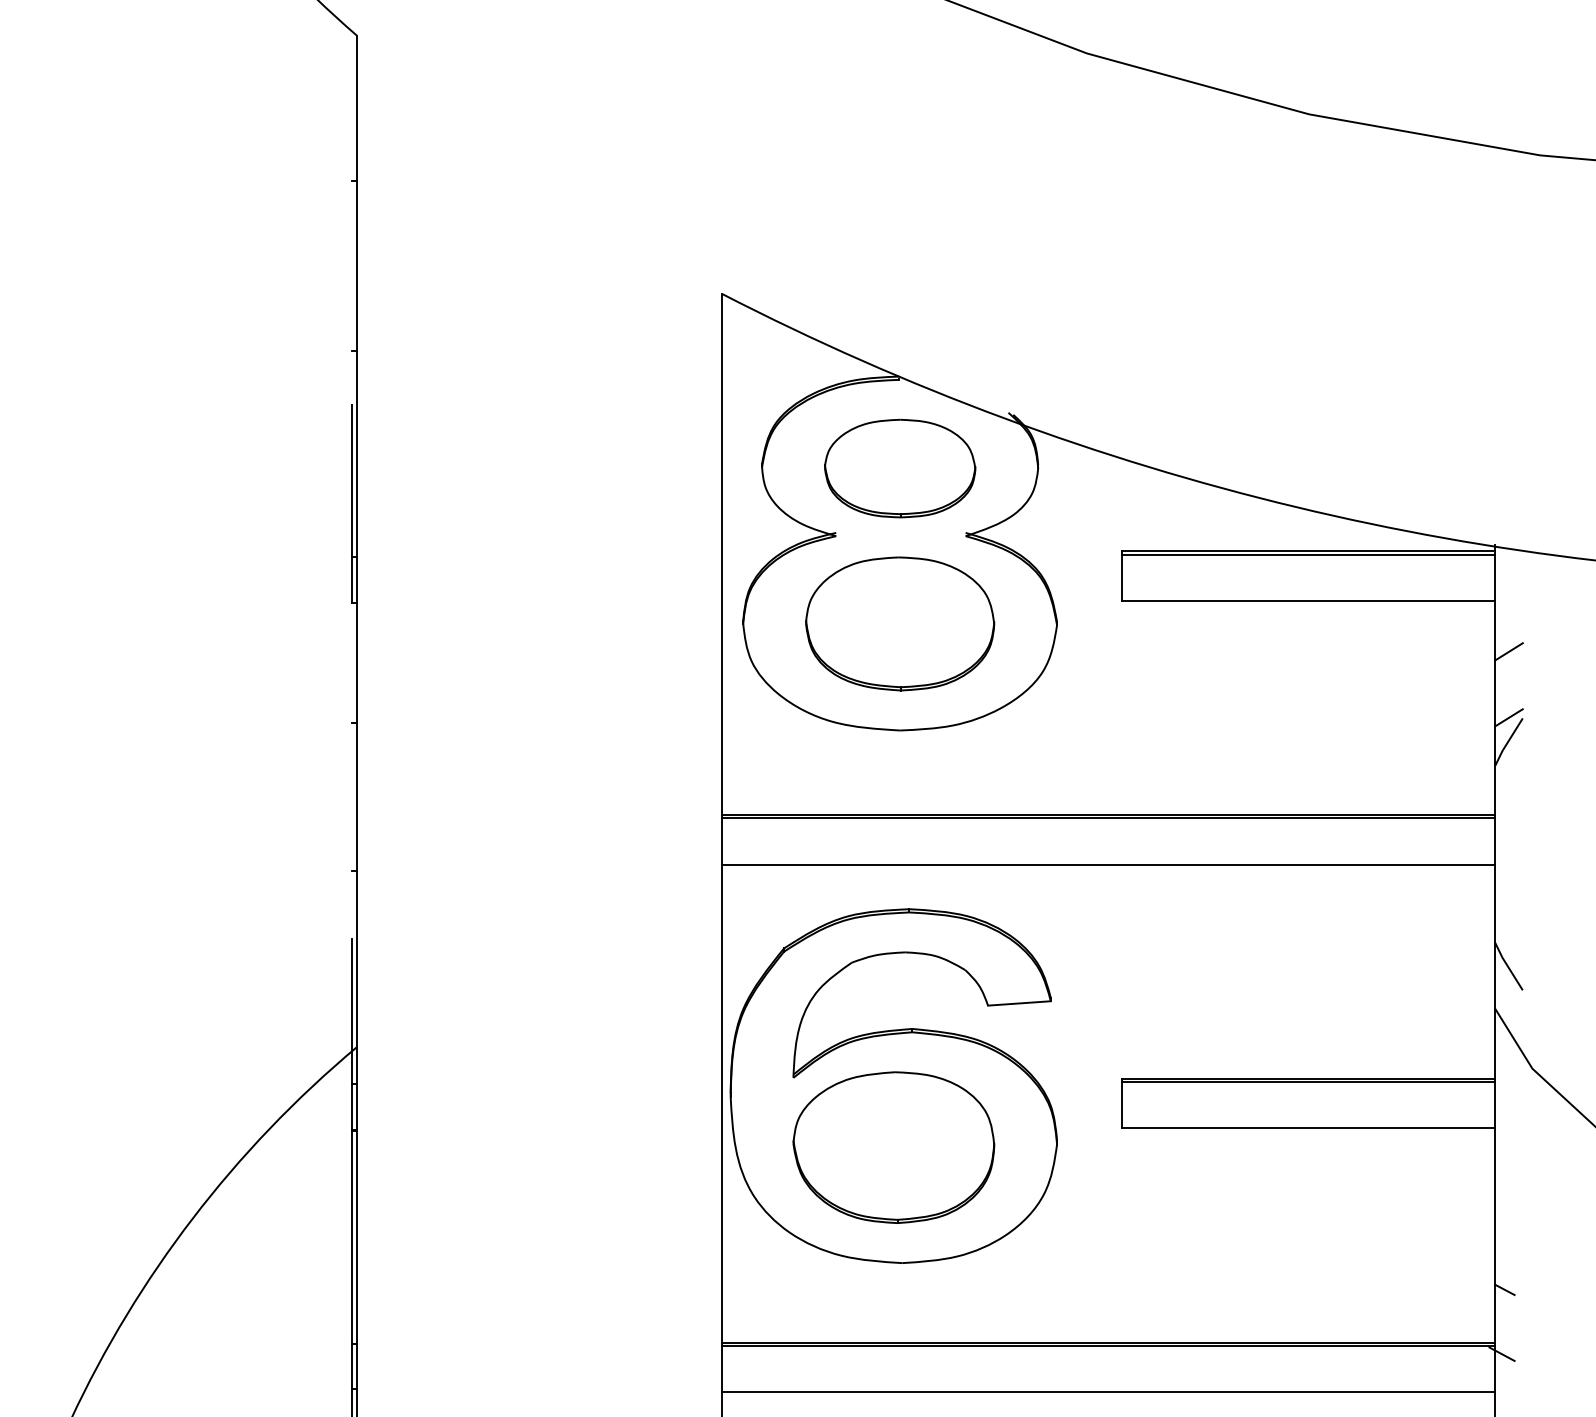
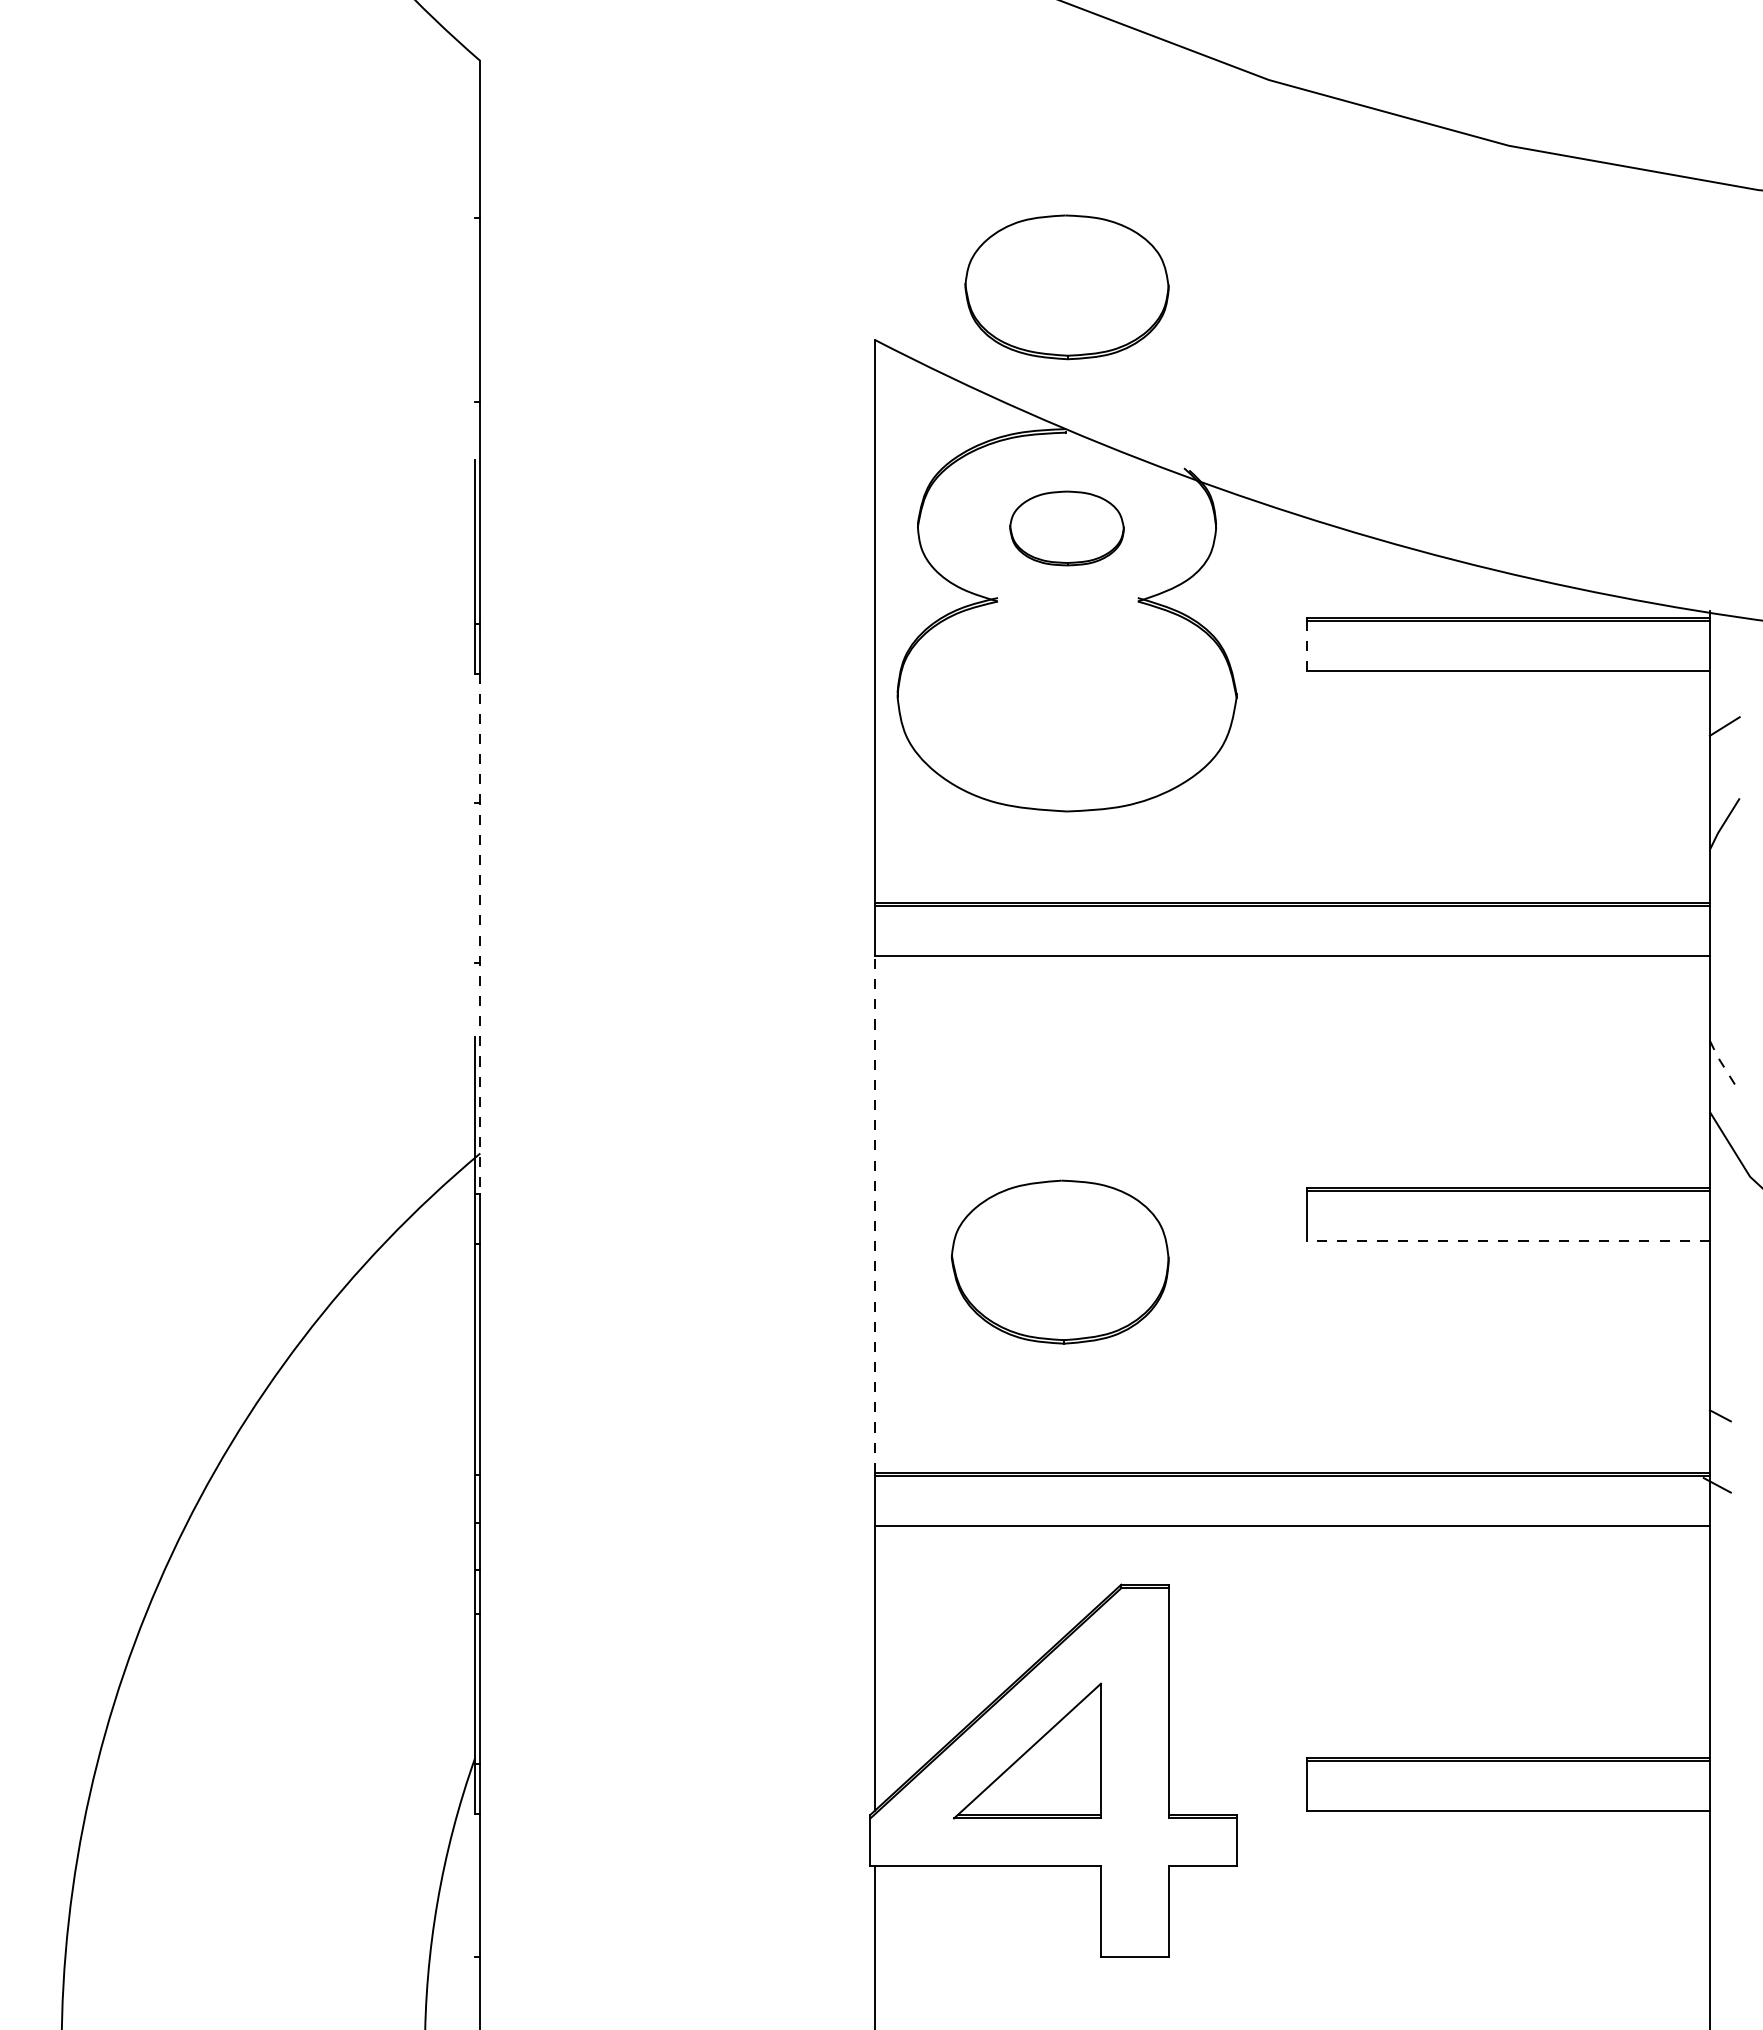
part: (899, 468) -> (1066, 528), size x0.7
line: (1121, 577) -> (1306, 646), solid -> dashed
part: (899, 624) -> (1066, 287), moved
line: (1508, 717) -> (1724, 797), removed
line: (357, 844) -> (480, 934), solid -> dashed
line: (1507, 966) -> (1723, 1066), solid -> dashed
part: (894, 1085) -> (1060, 1195), removed
line: (722, 1103) -> (875, 1214), solid -> dashed
line: (1308, 1128) -> (1508, 1241), solid -> dashed

